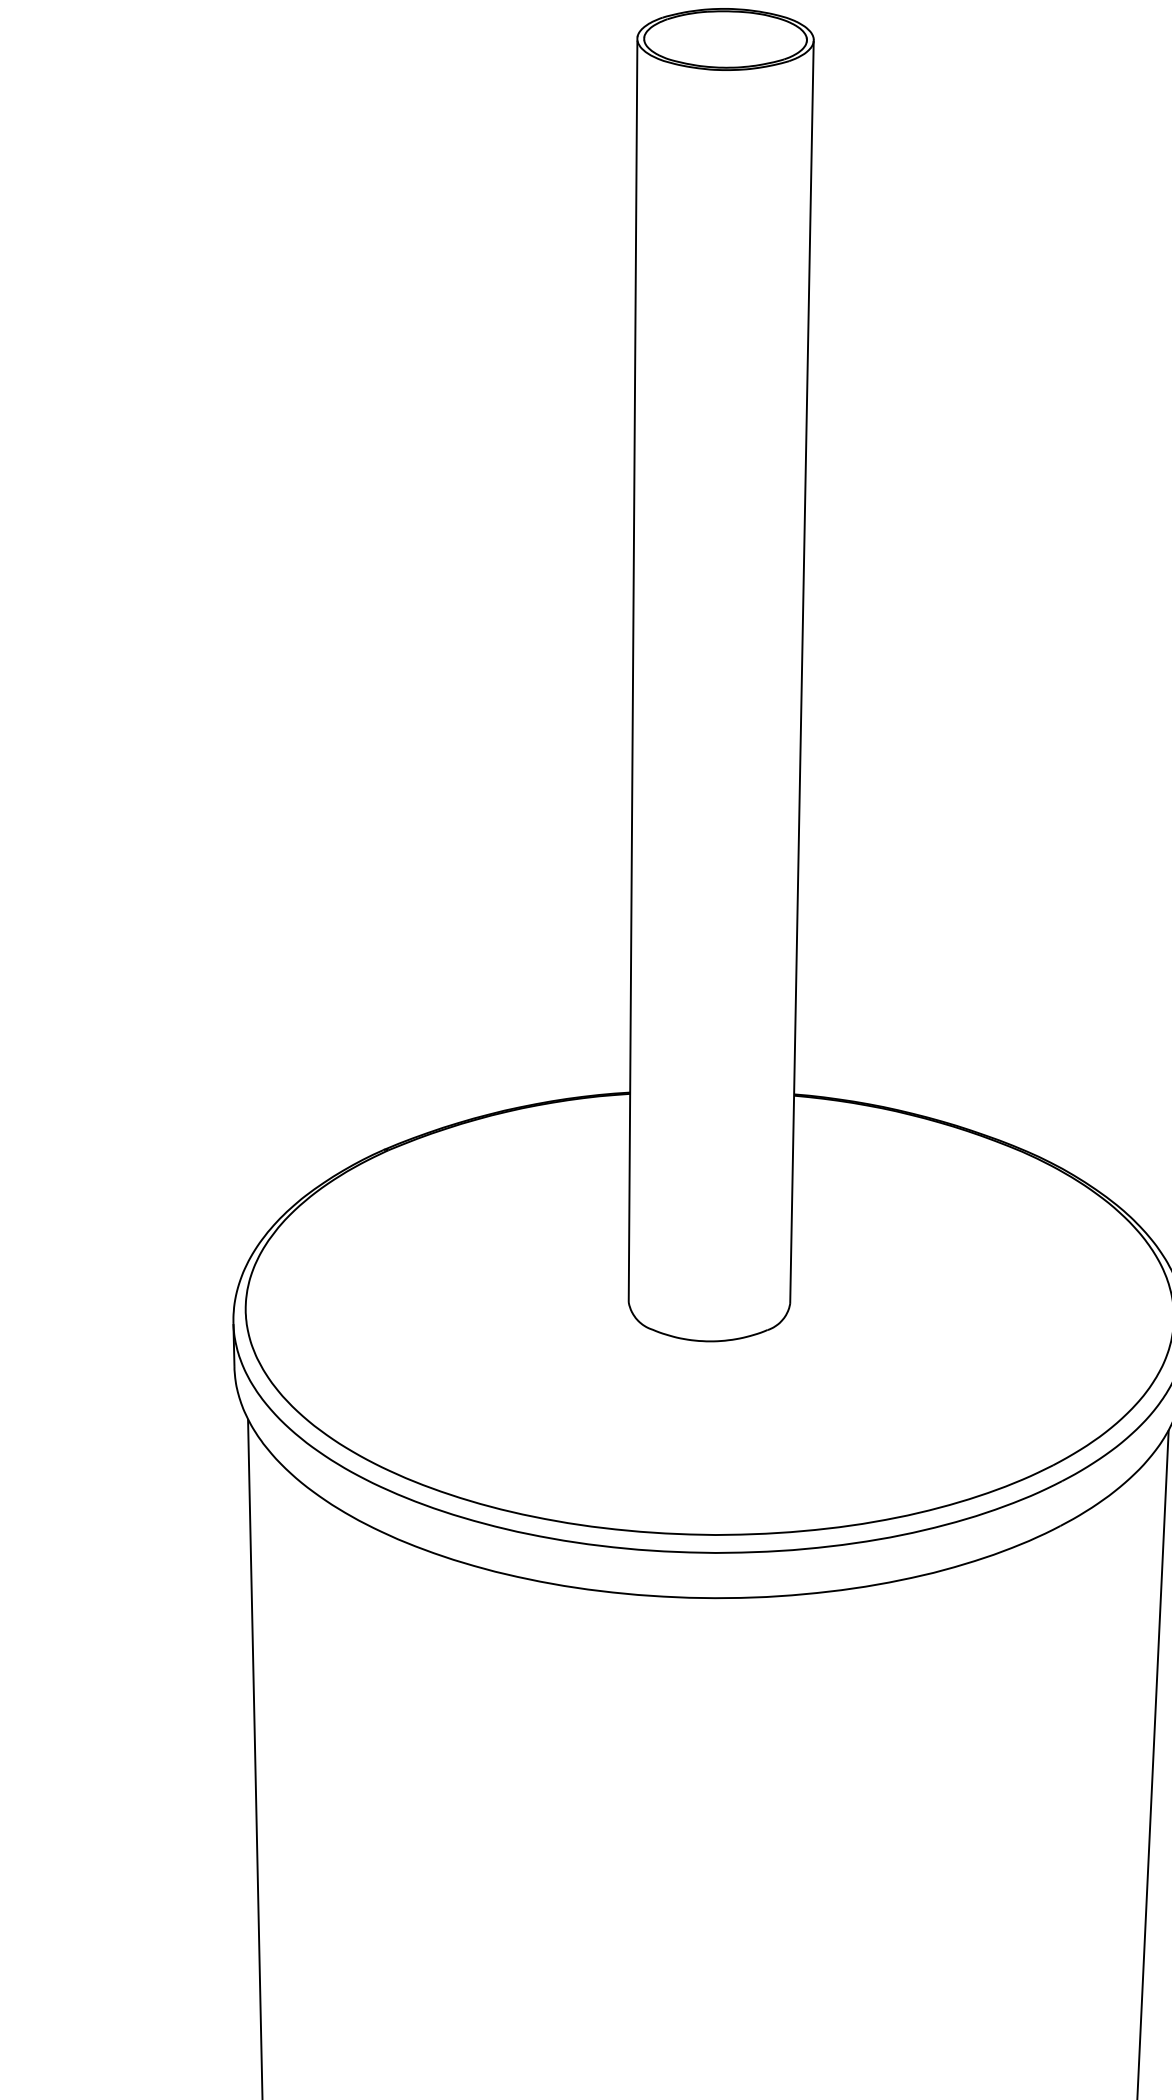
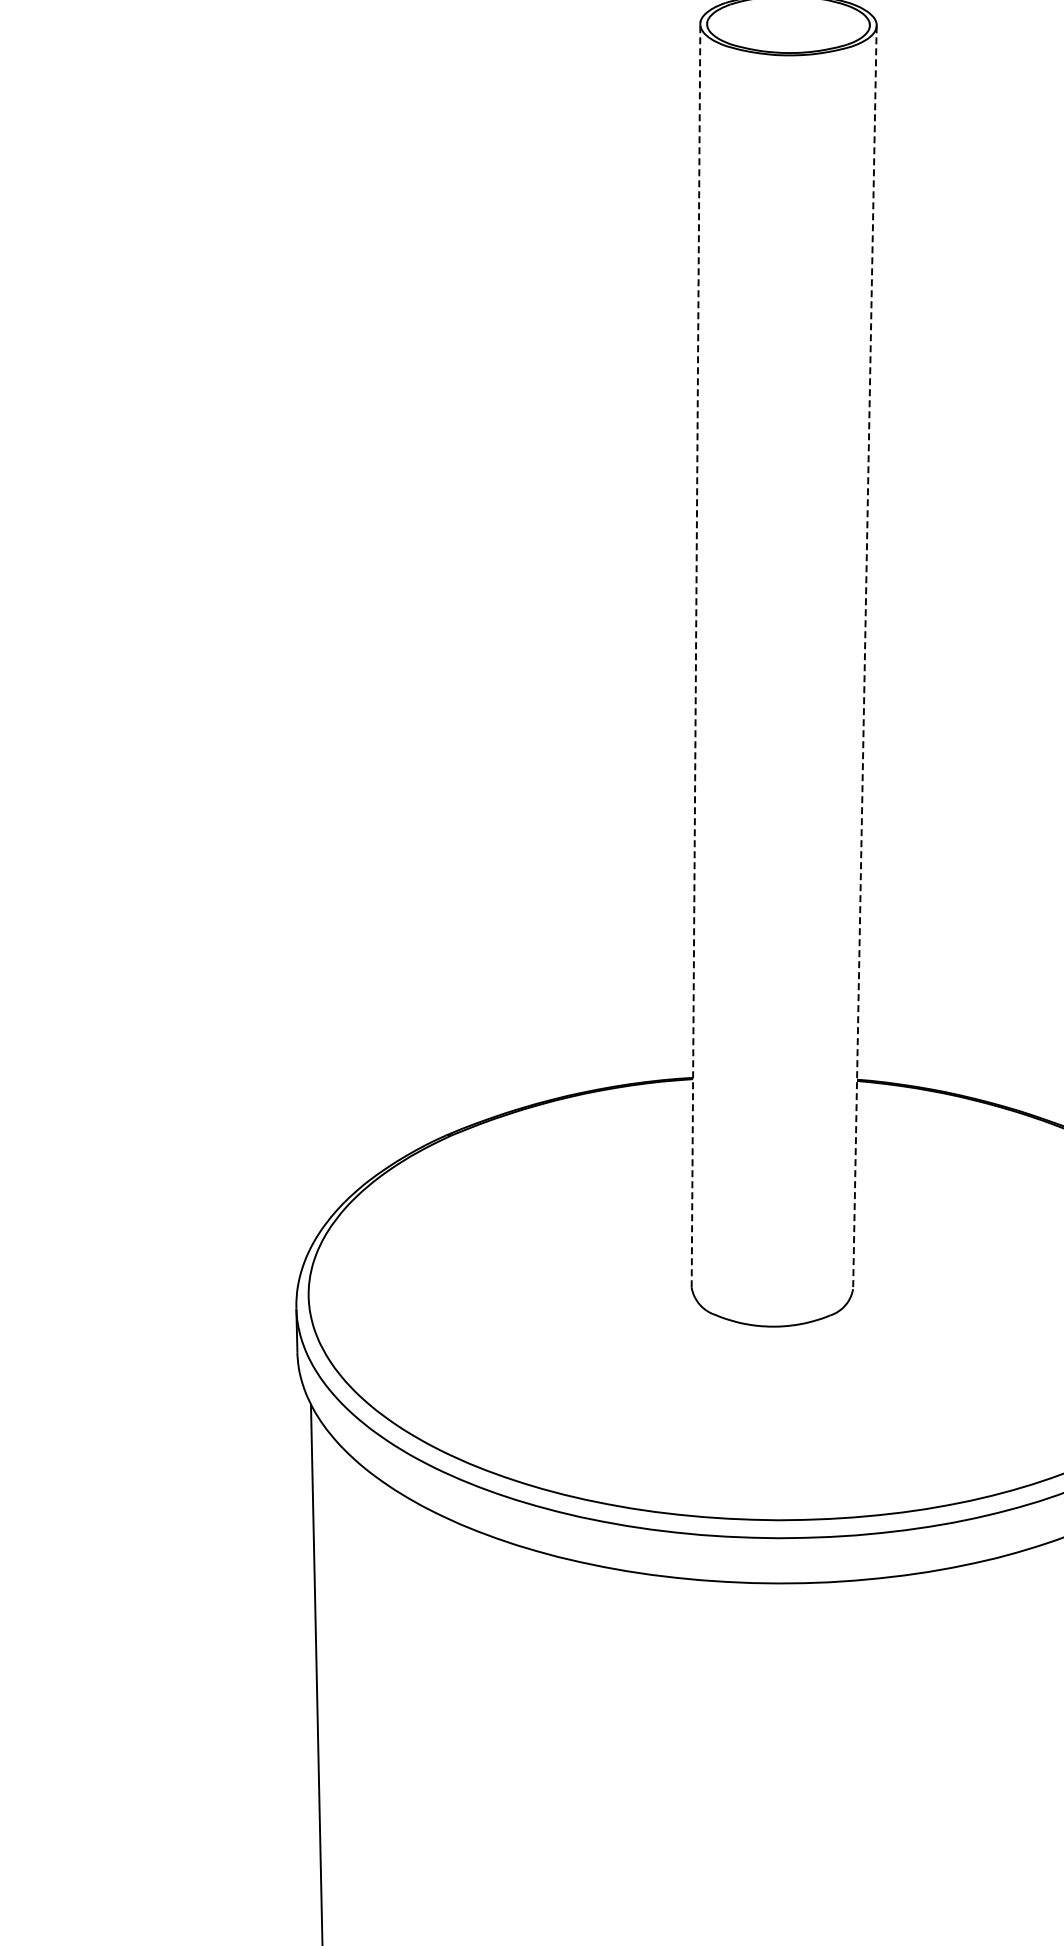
line: (633, 671) -> (696, 656), solid -> dashed
line: (801, 672) -> (864, 657), solid -> dashed

